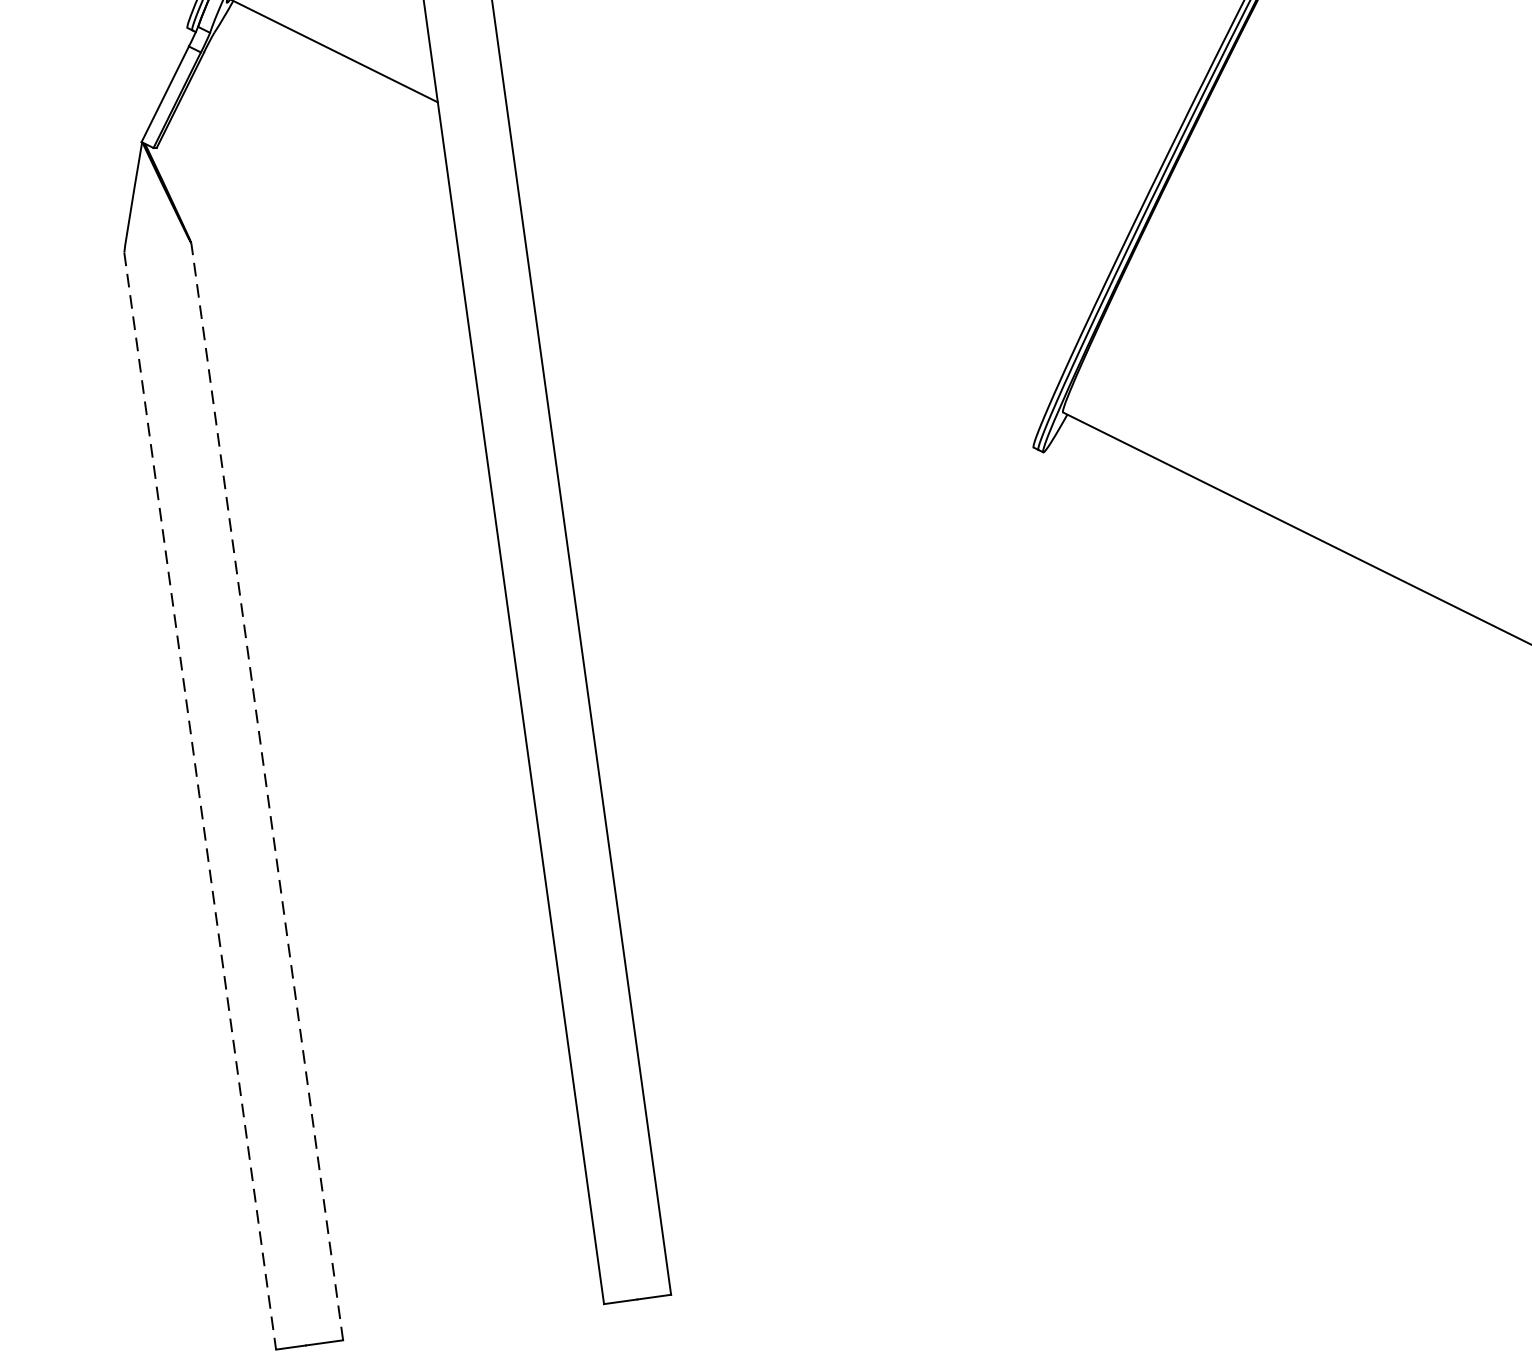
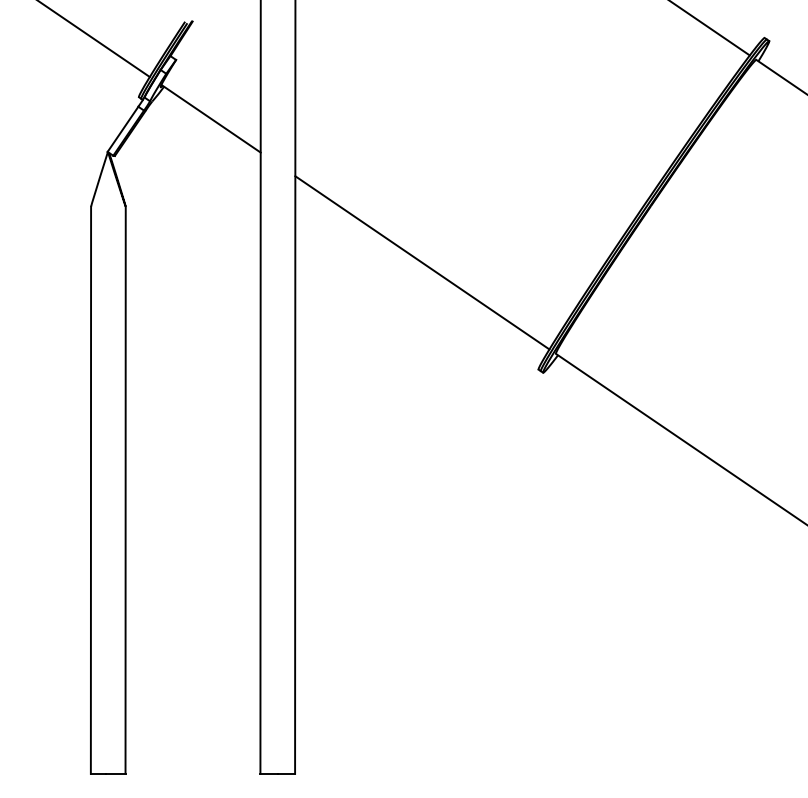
line: (780, 271) -> (422, 262), added
line: (267, 792) -> (125, 490), dashed -> solid
line: (199, 801) -> (90, 490), dashed -> solid

